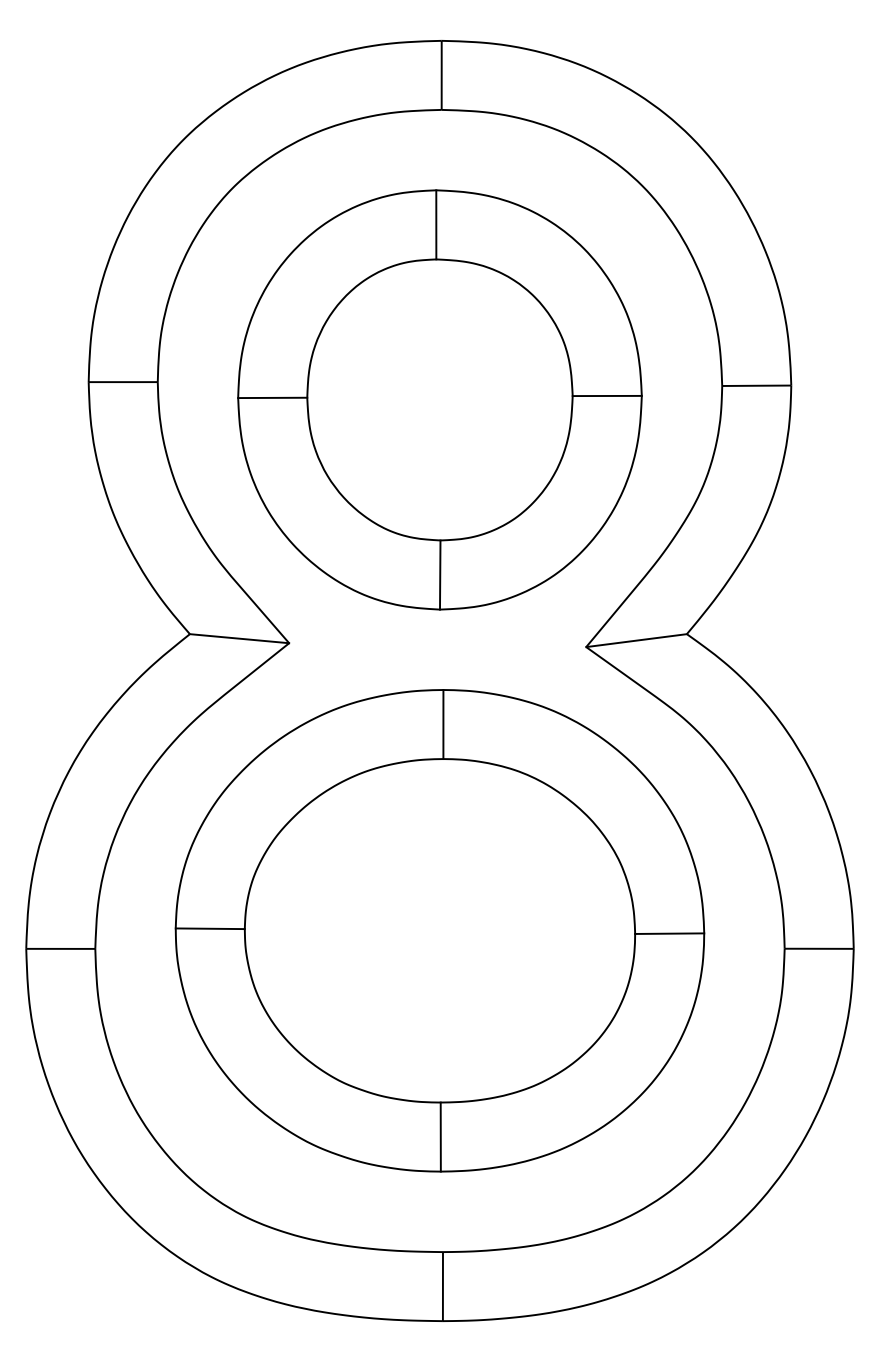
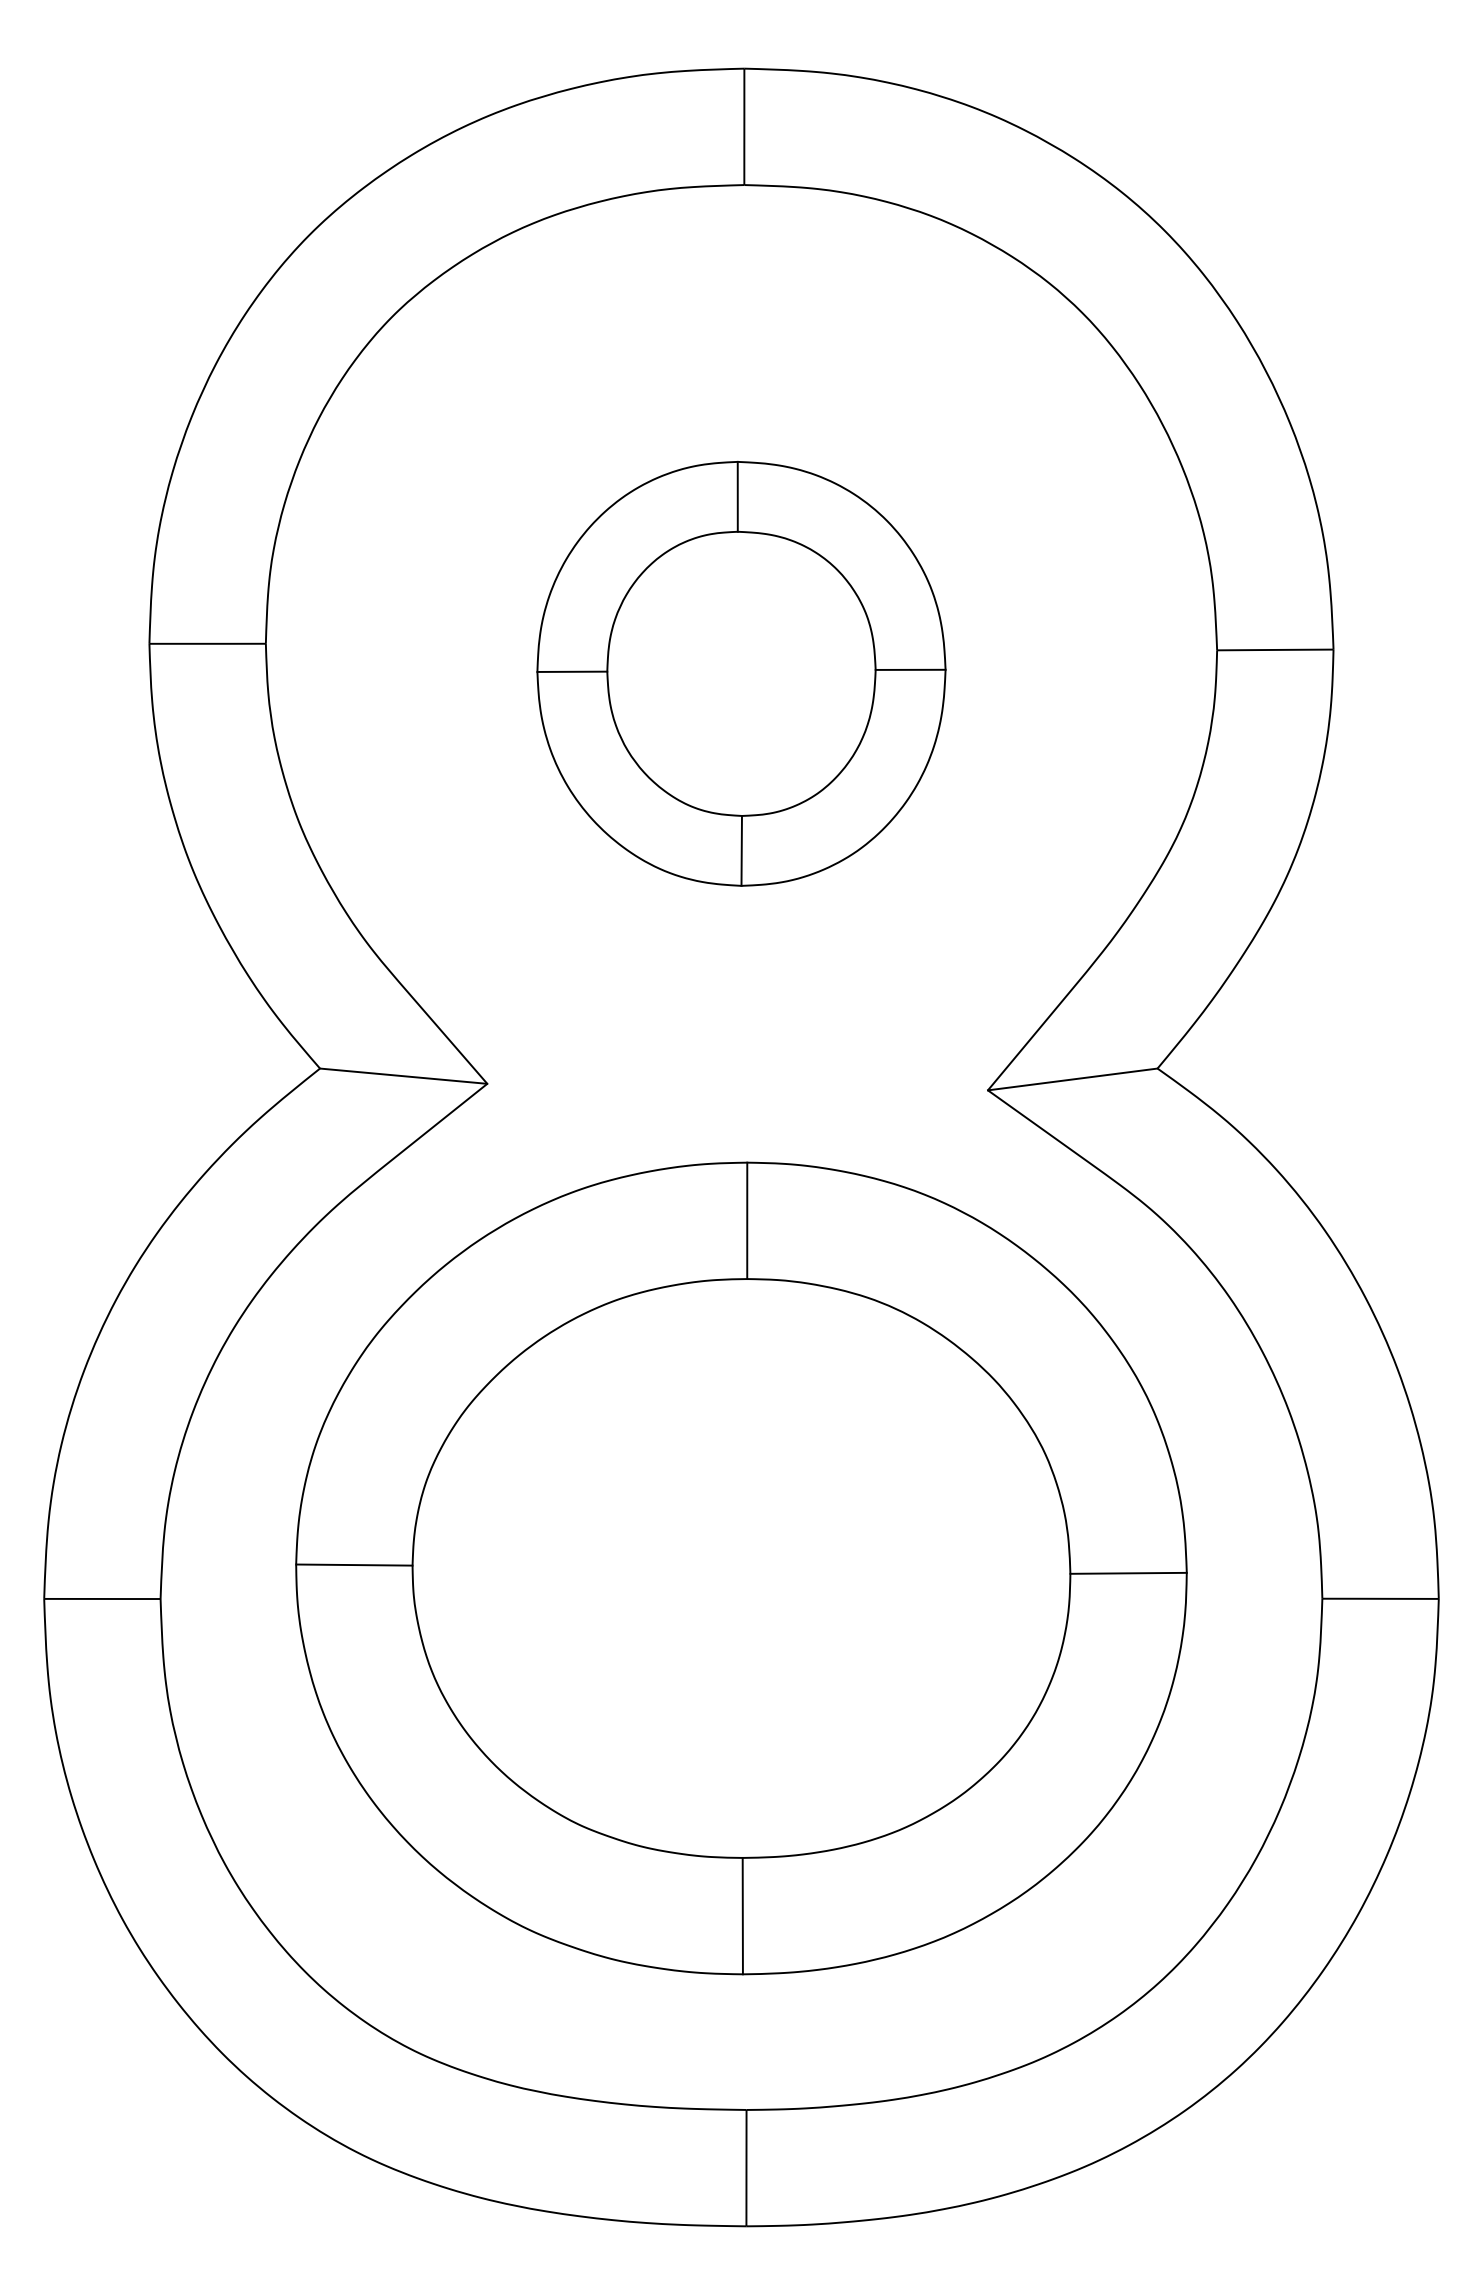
part: (439, 399) -> (740, 673), size x0.6

